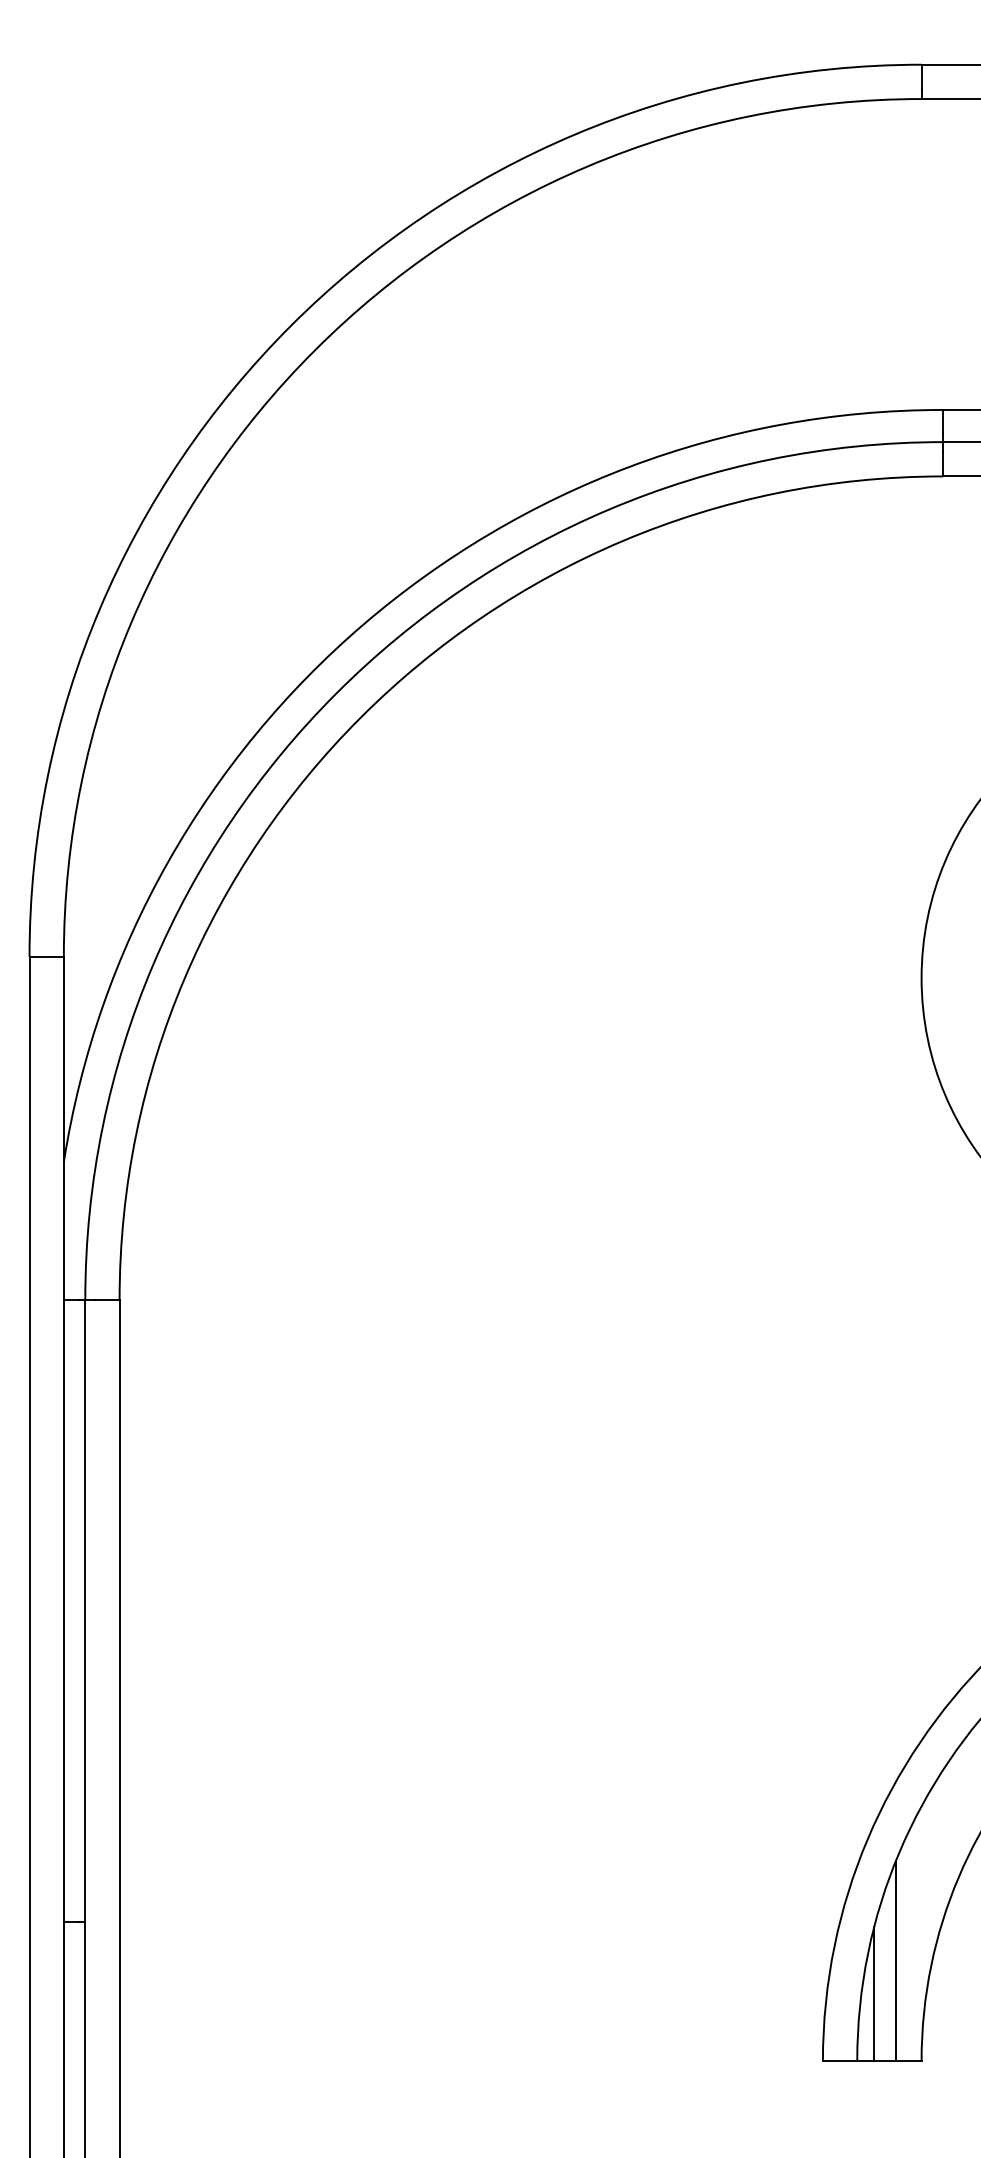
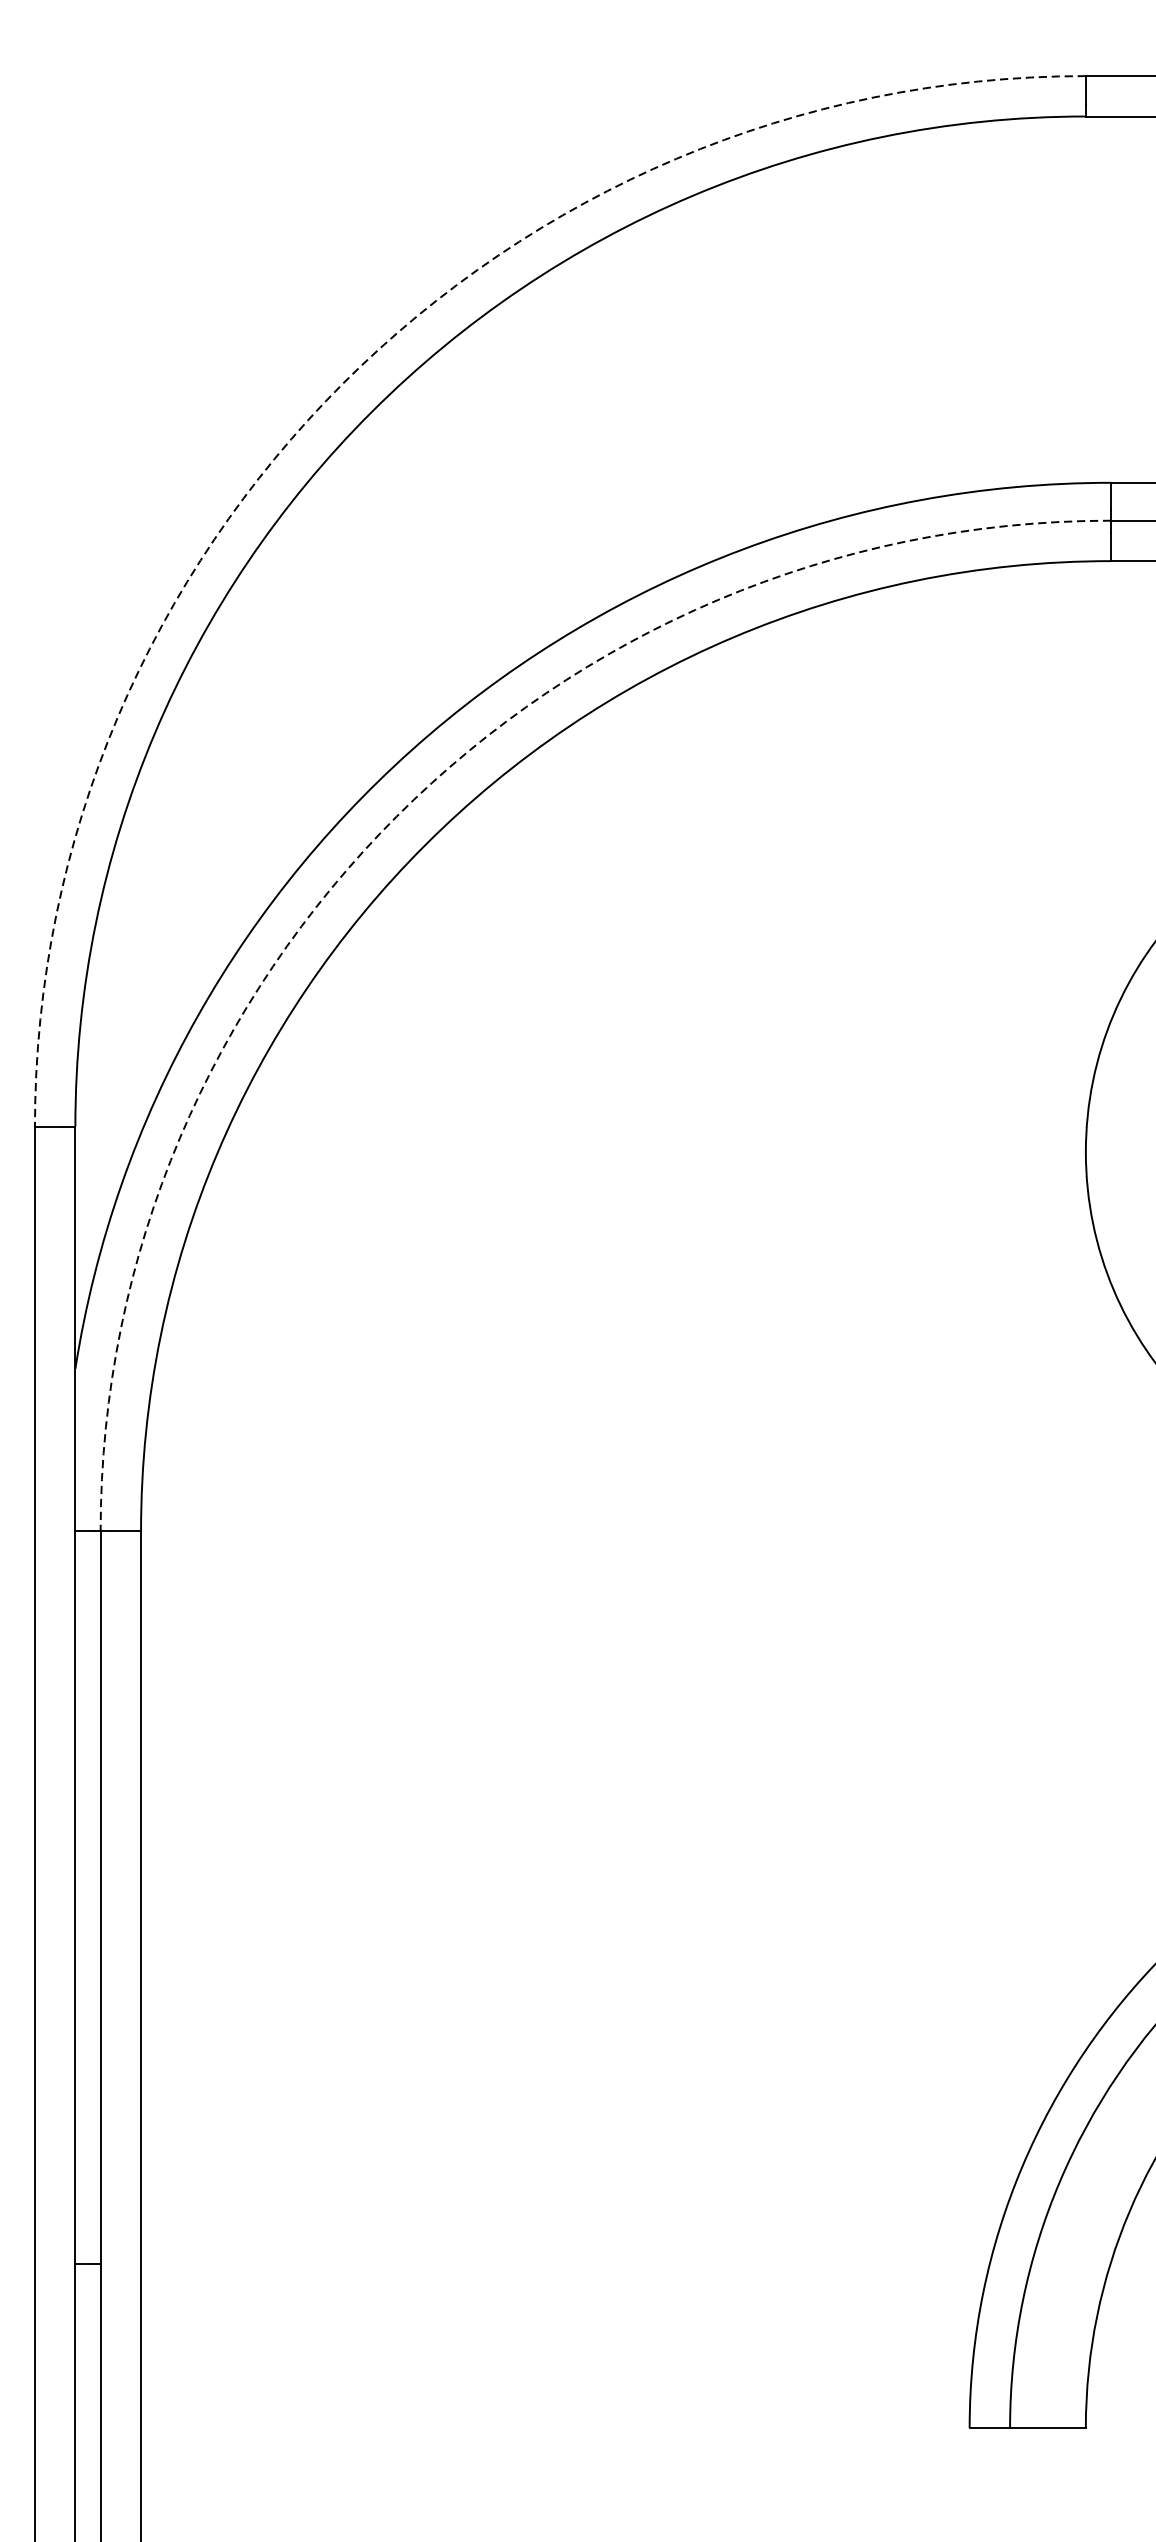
arc: (290, 326) -> (342, 384), solid -> dashed
arc: (336, 693) -> (396, 816), solid -> dashed
line: (895, 1961) -> (1055, 2310), removed
line: (874, 1993) -> (1030, 2348), removed

